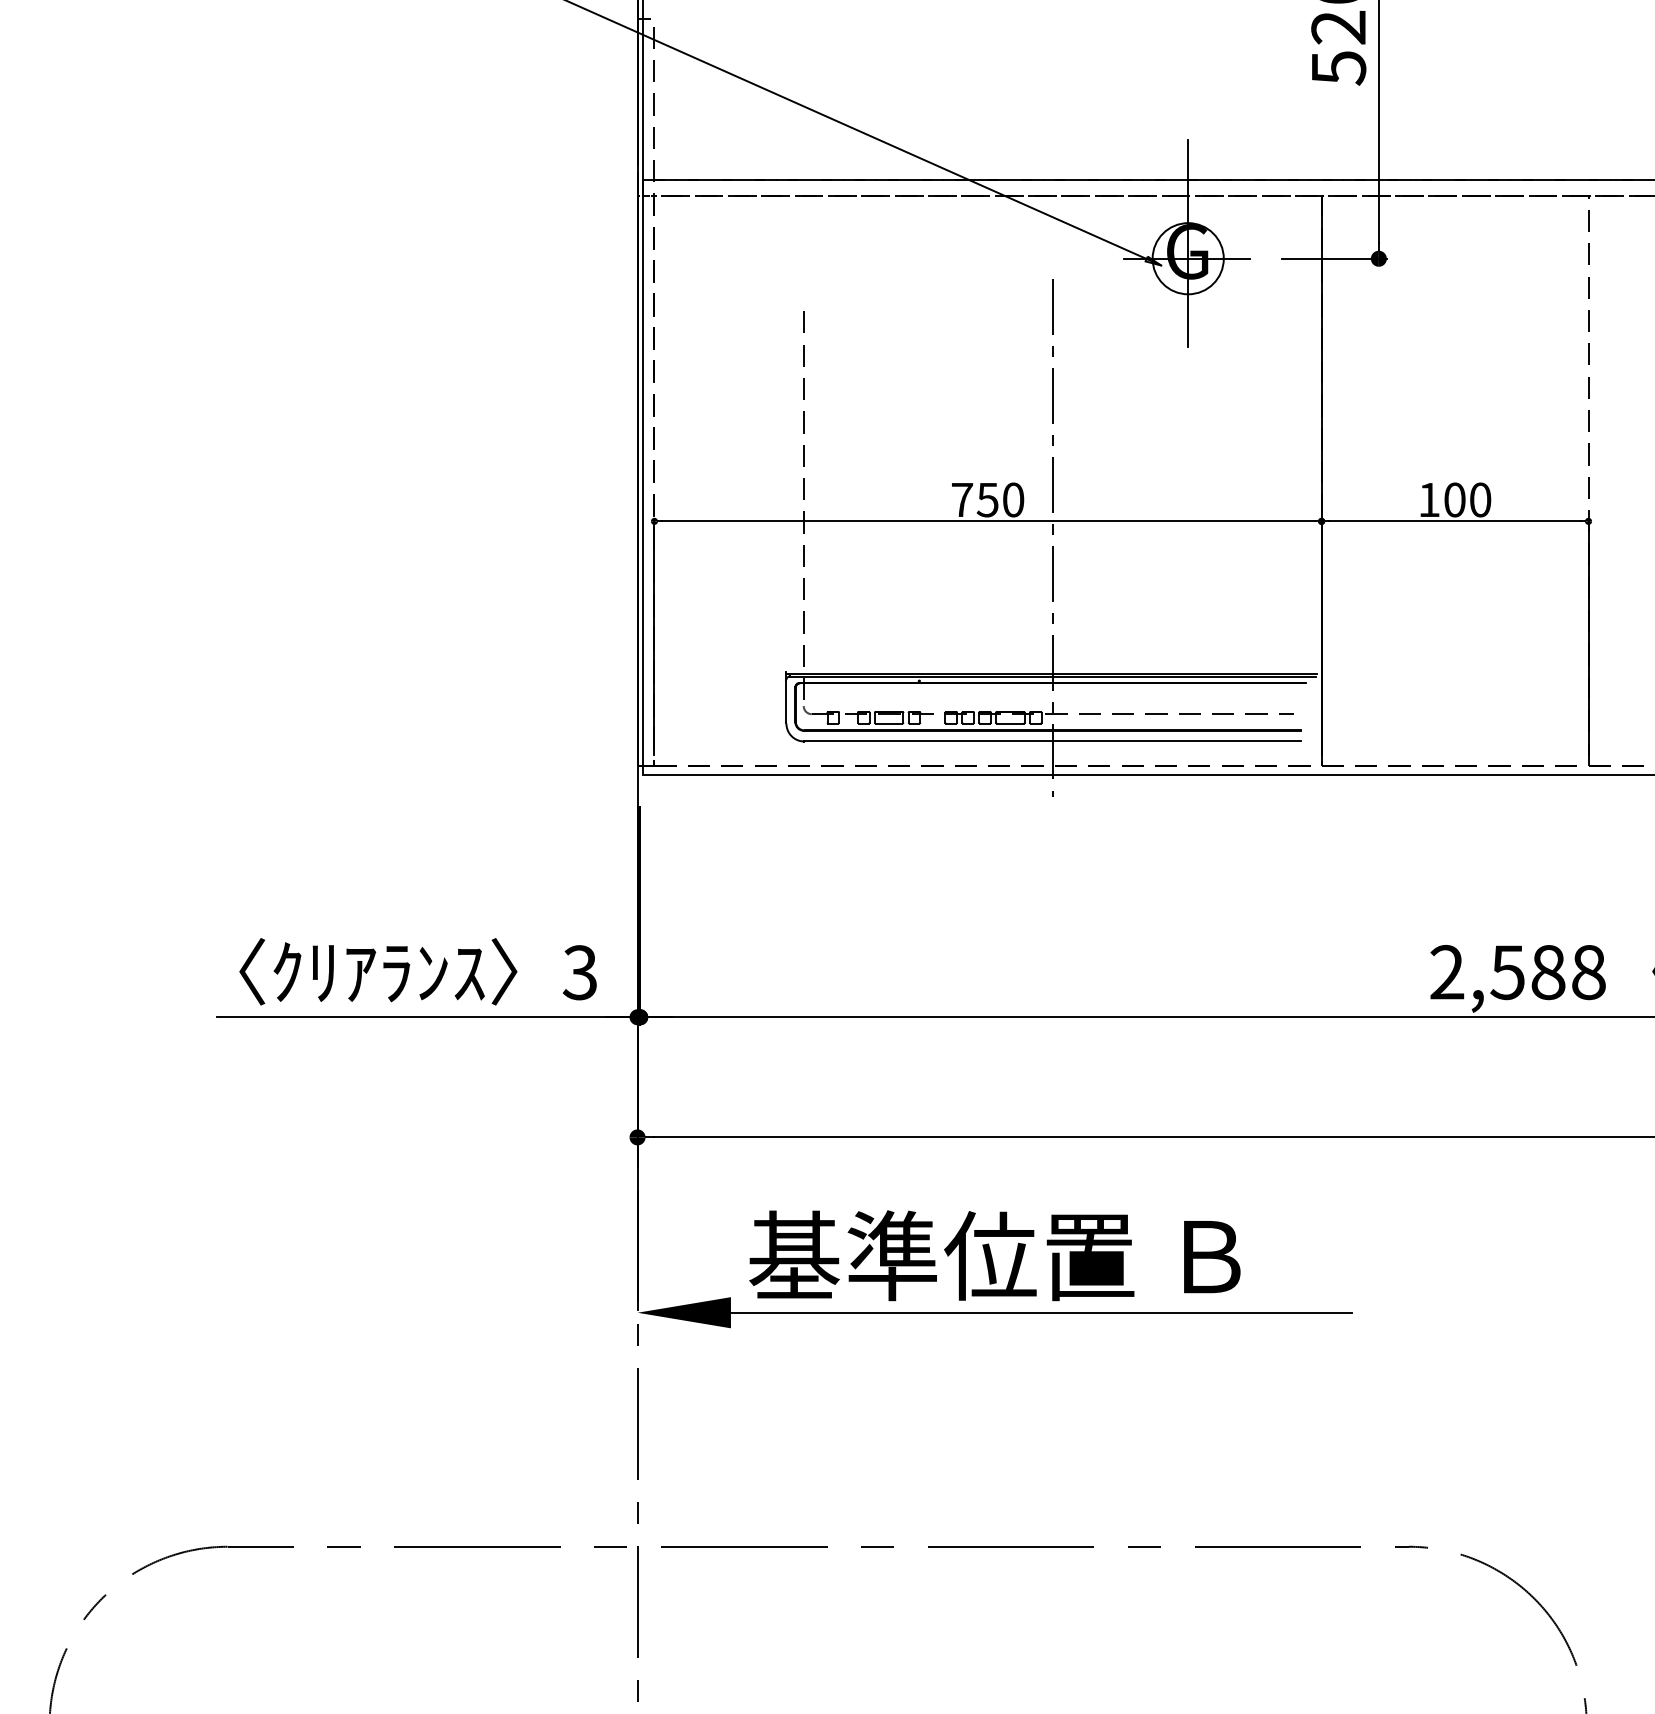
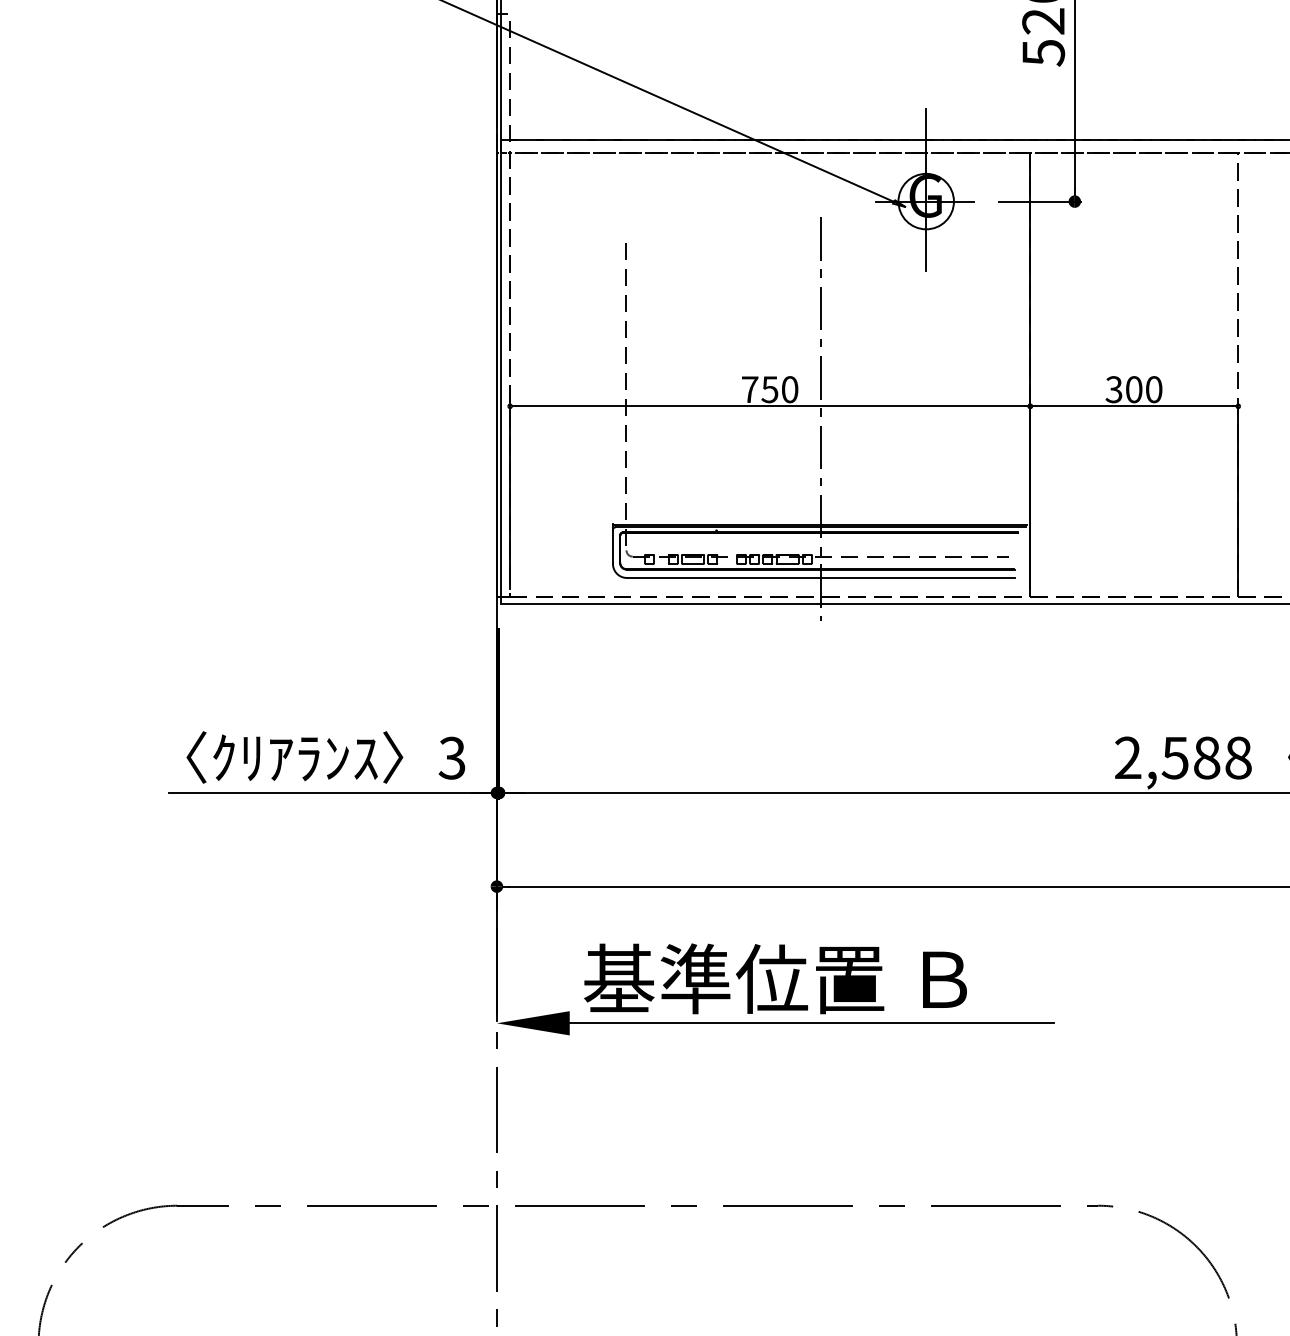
text: (1428, 499) -> (1113, 389), 100 -> 300

